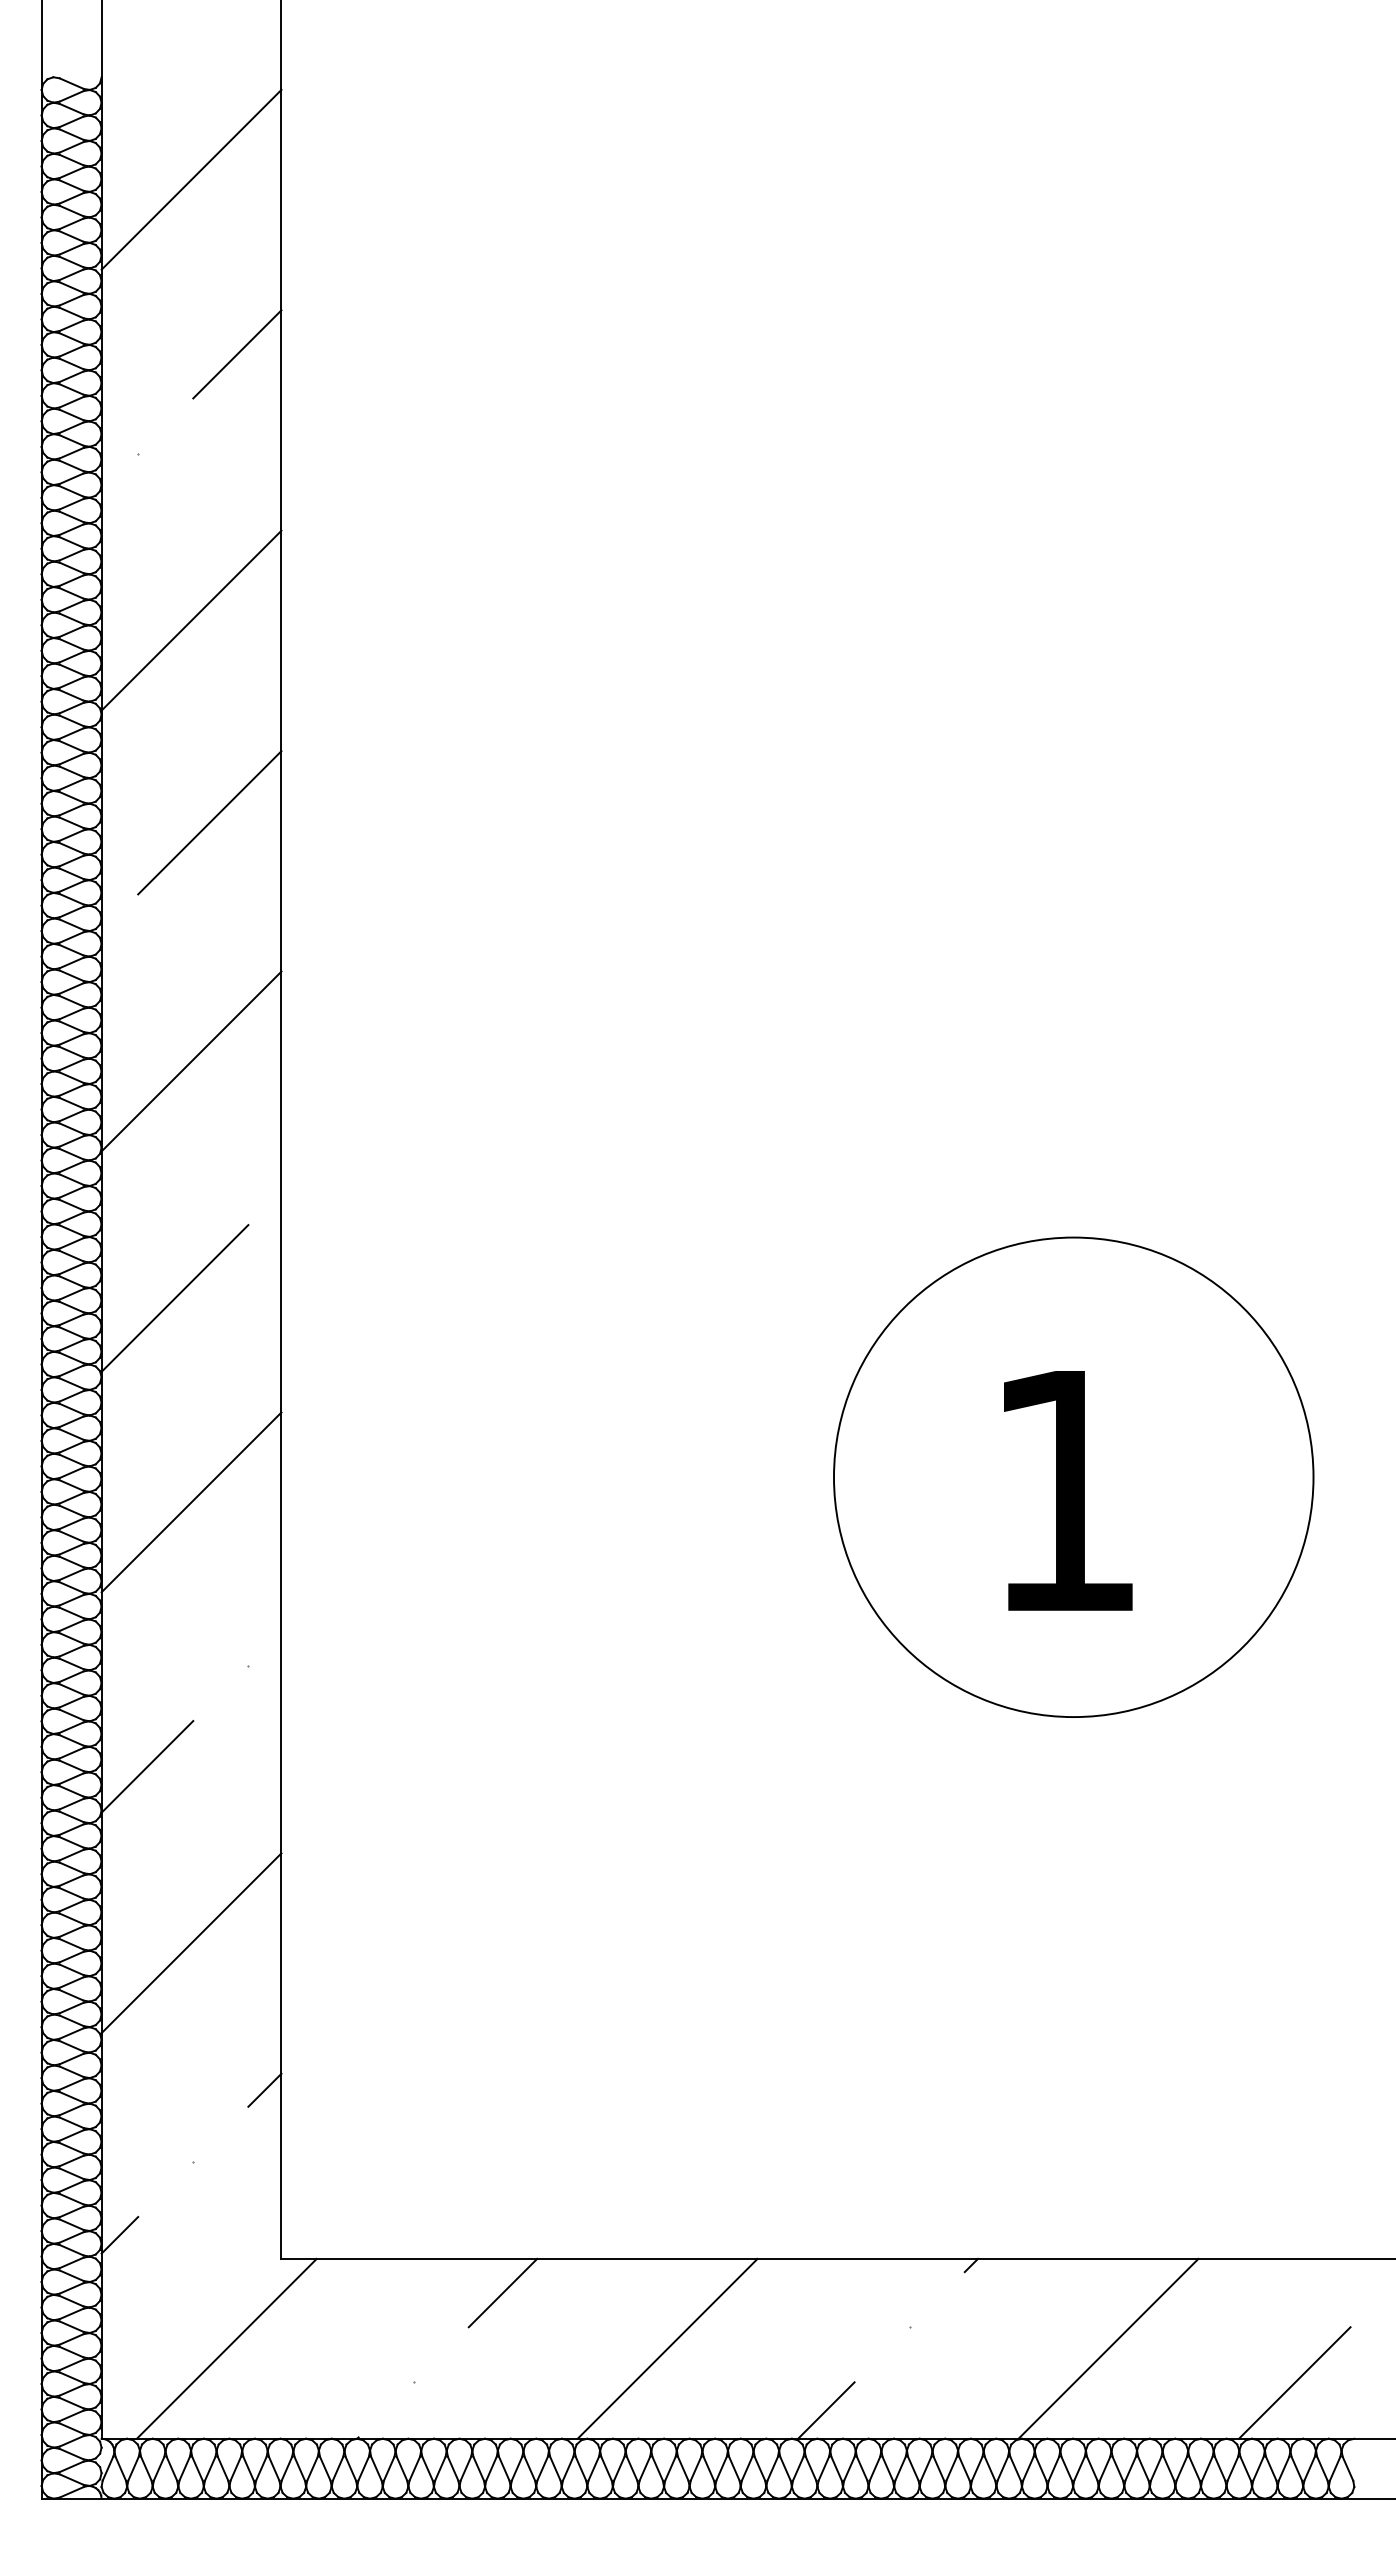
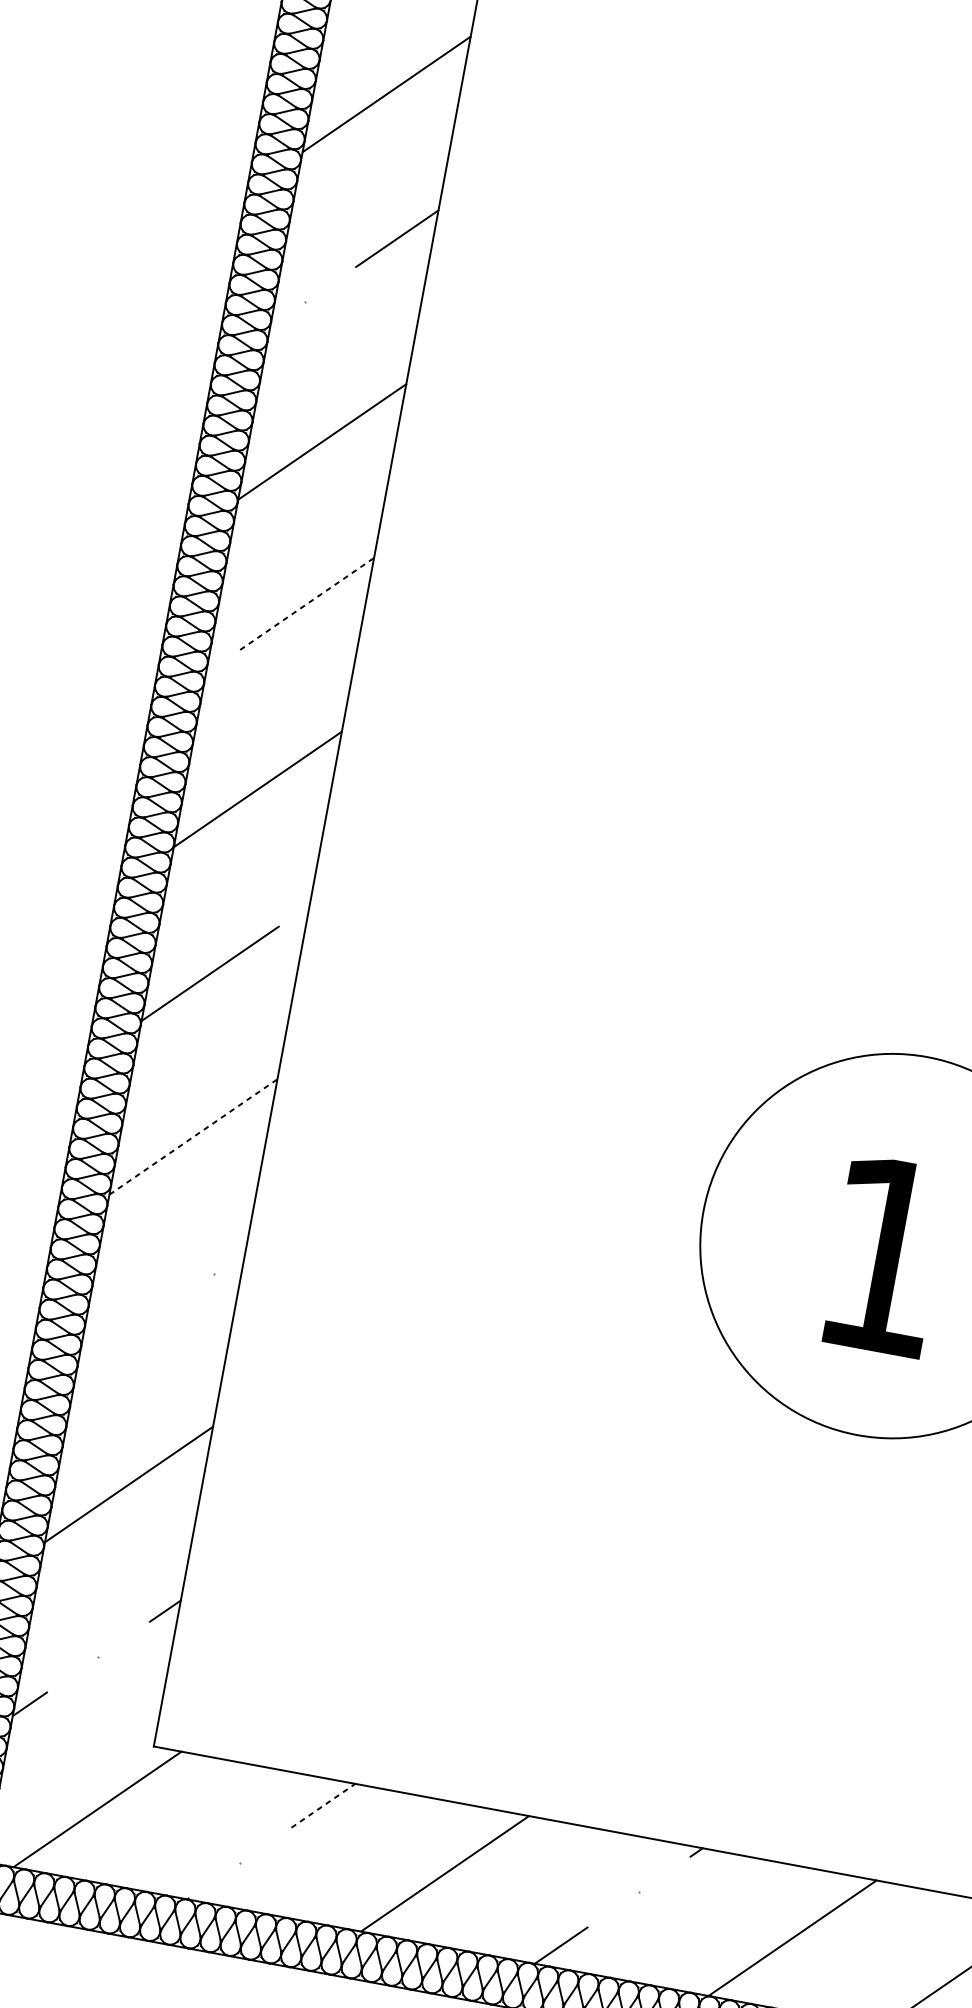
line: (210, 822) -> (307, 603), solid -> dashed
line: (191, 1502) -> (193, 1137), solid -> dashed
line: (147, 1766) -> (120, 1338), removed
line: (503, 2292) -> (323, 1805), solid -> dashed

